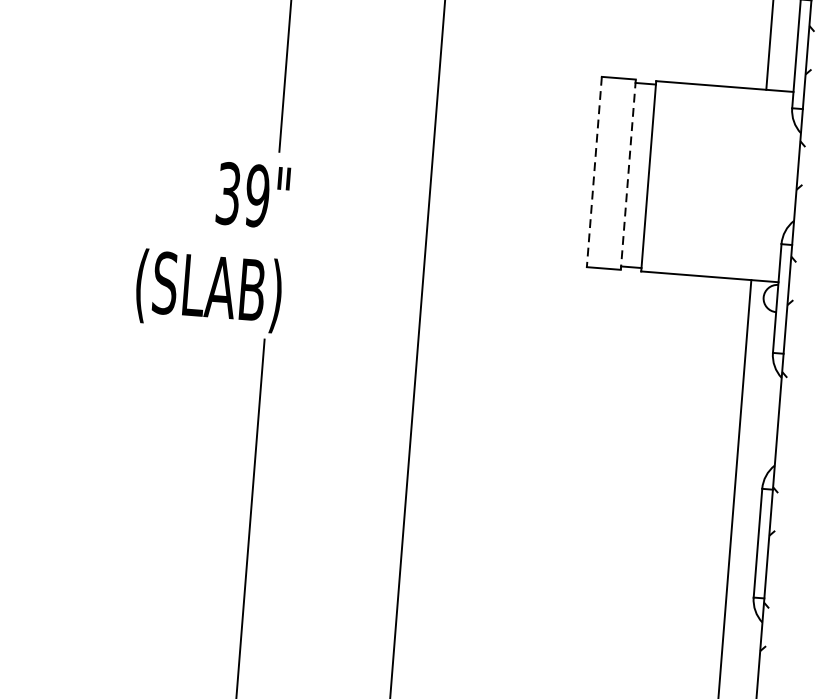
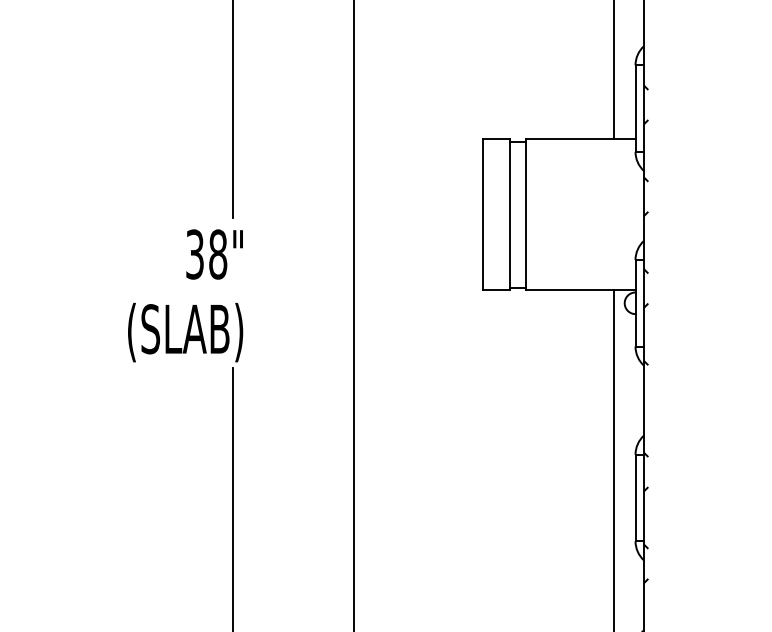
line: (594, 171) -> (483, 214), dashed -> solid
line: (628, 174) -> (510, 214), dashed -> solid
text: (258, 195) -> (218, 254), 39" -> 38"

